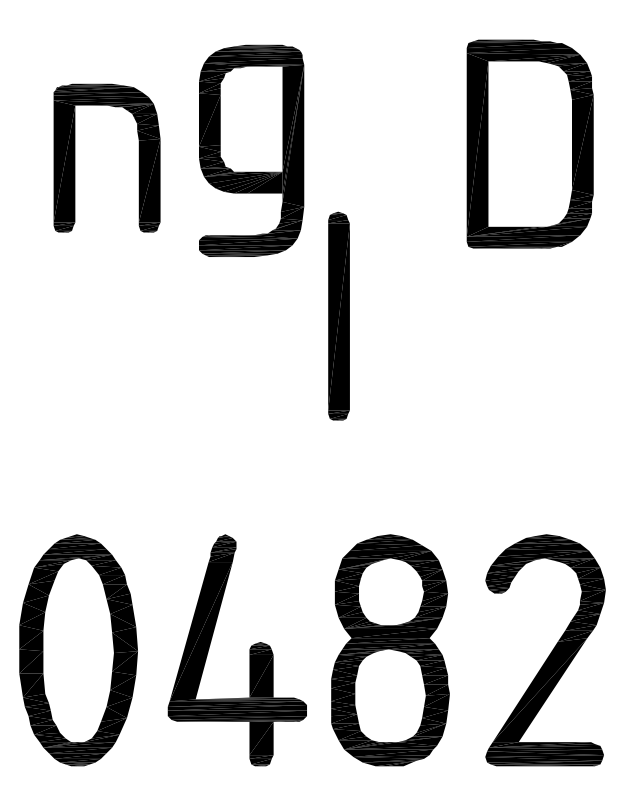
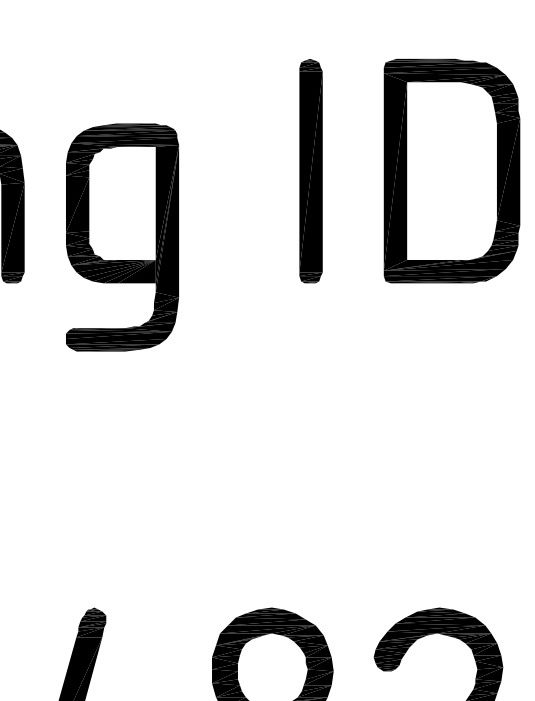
part: (529, 143) -> (451, 170), moved
part: (251, 150) -> (122, 237), moved
part: (338, 315) -> (310, 170), moved

